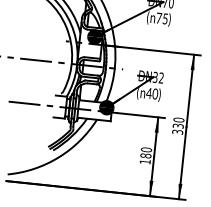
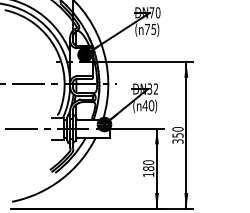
text: (177, 126) -> (177, 135), 330 -> 350

